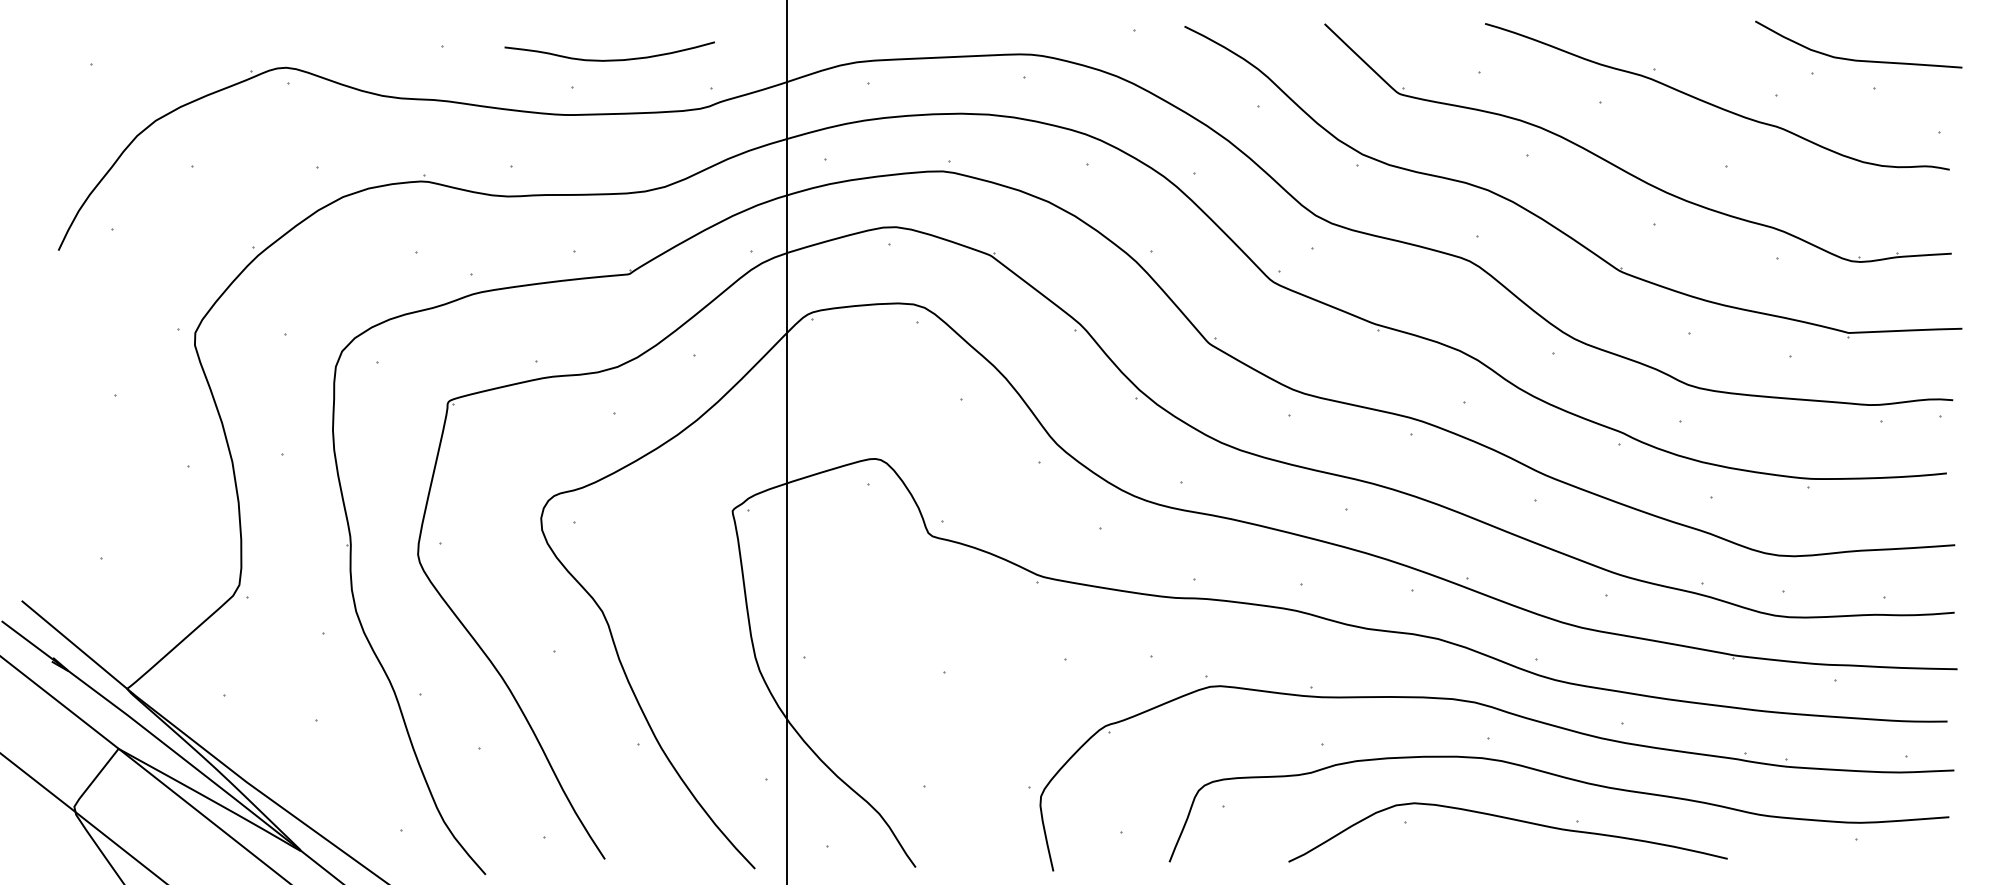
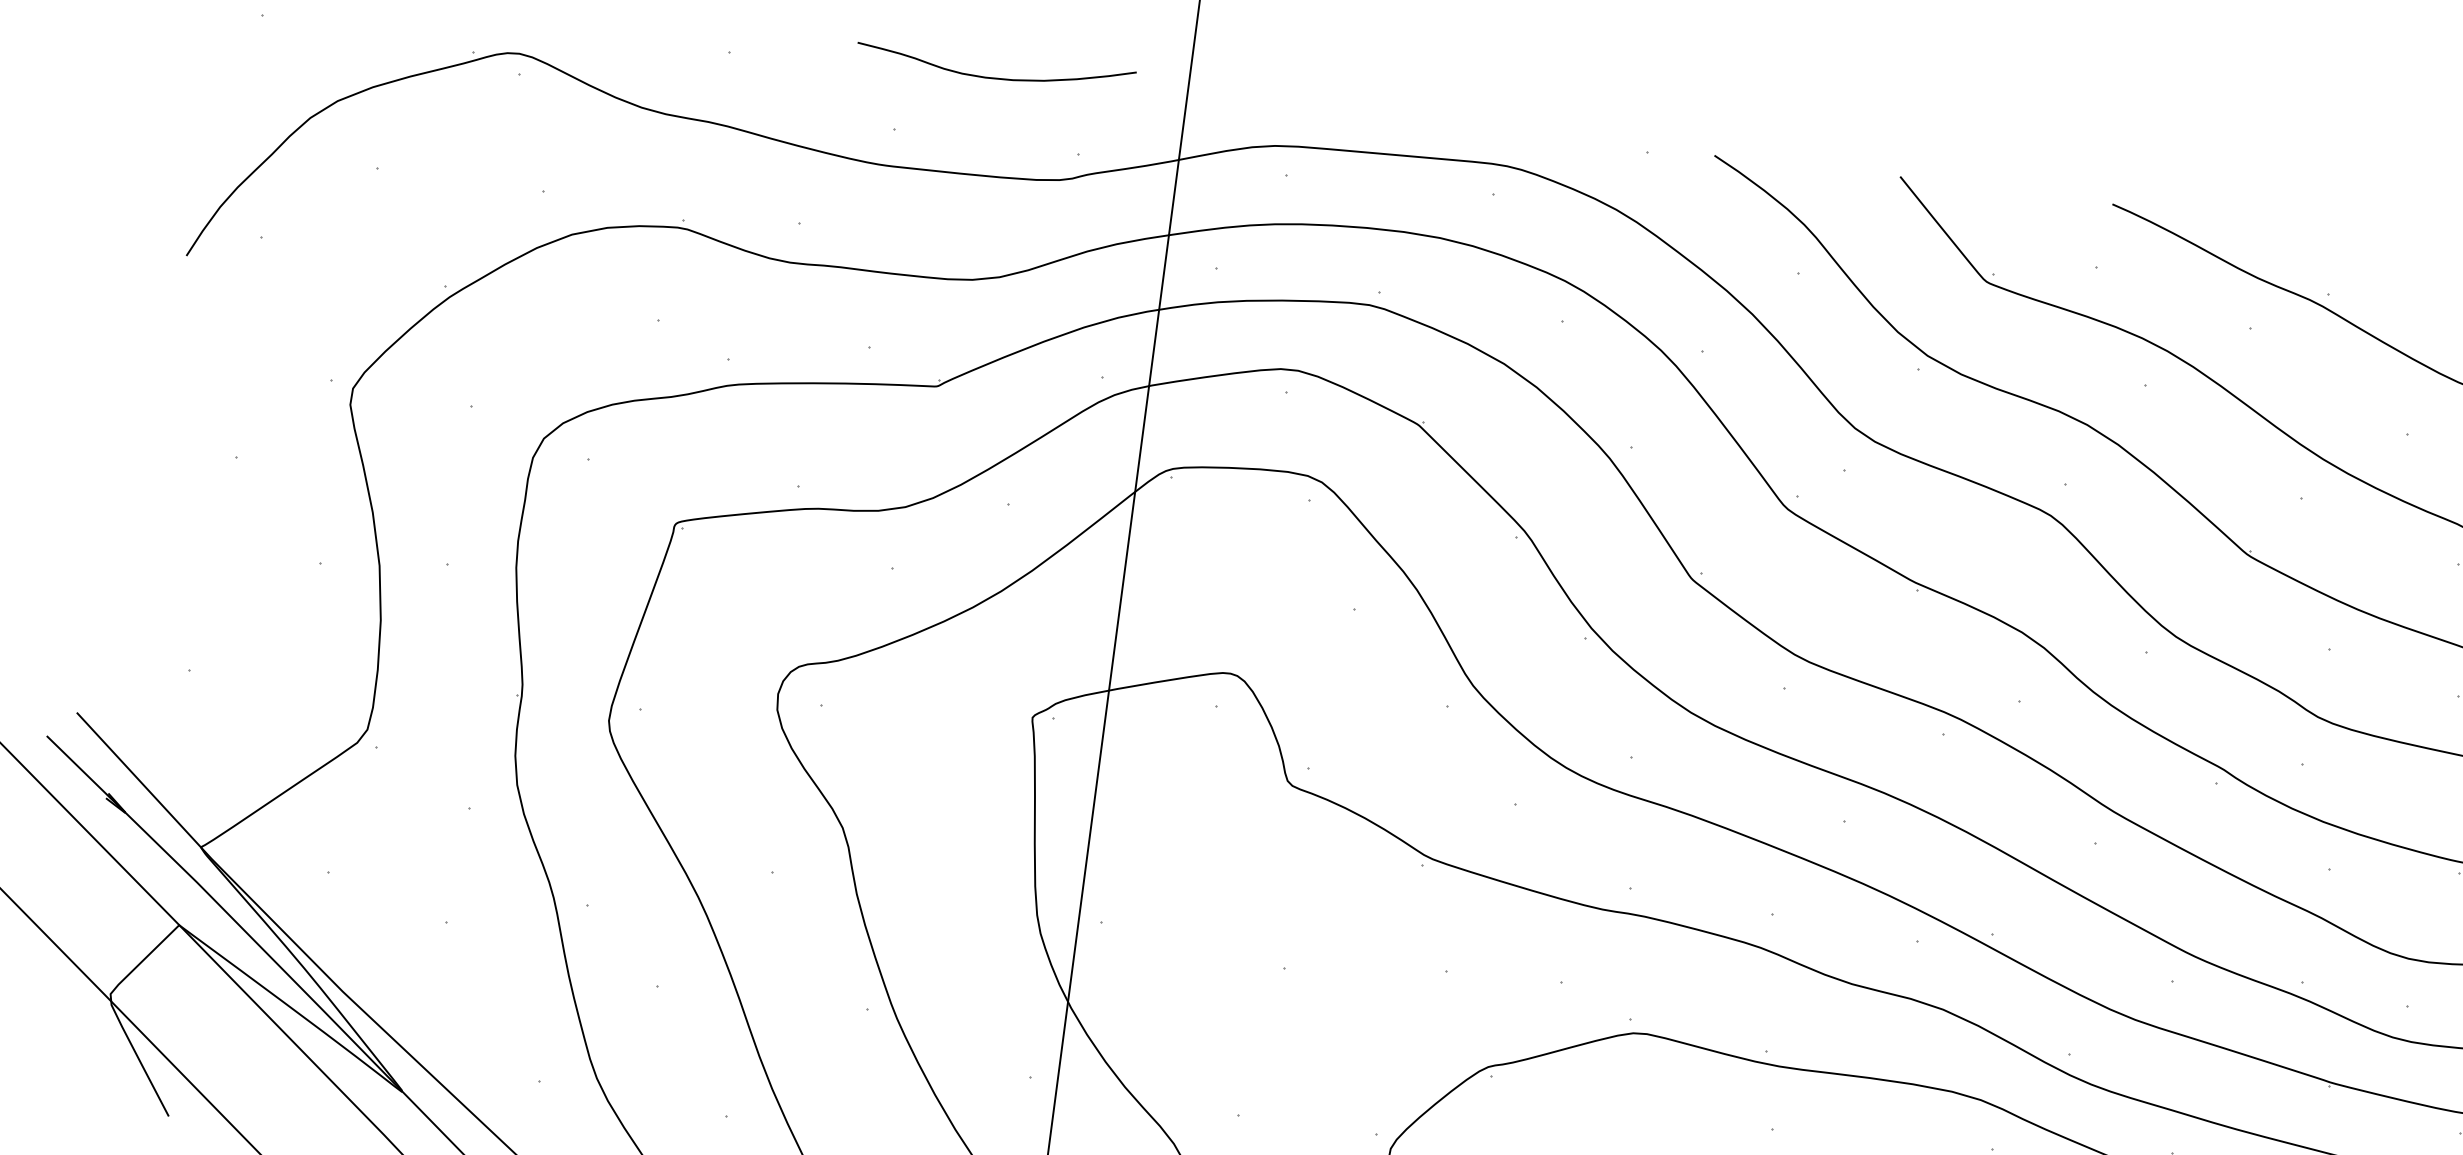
curve: (609, 59) -> (994, 76), moved

